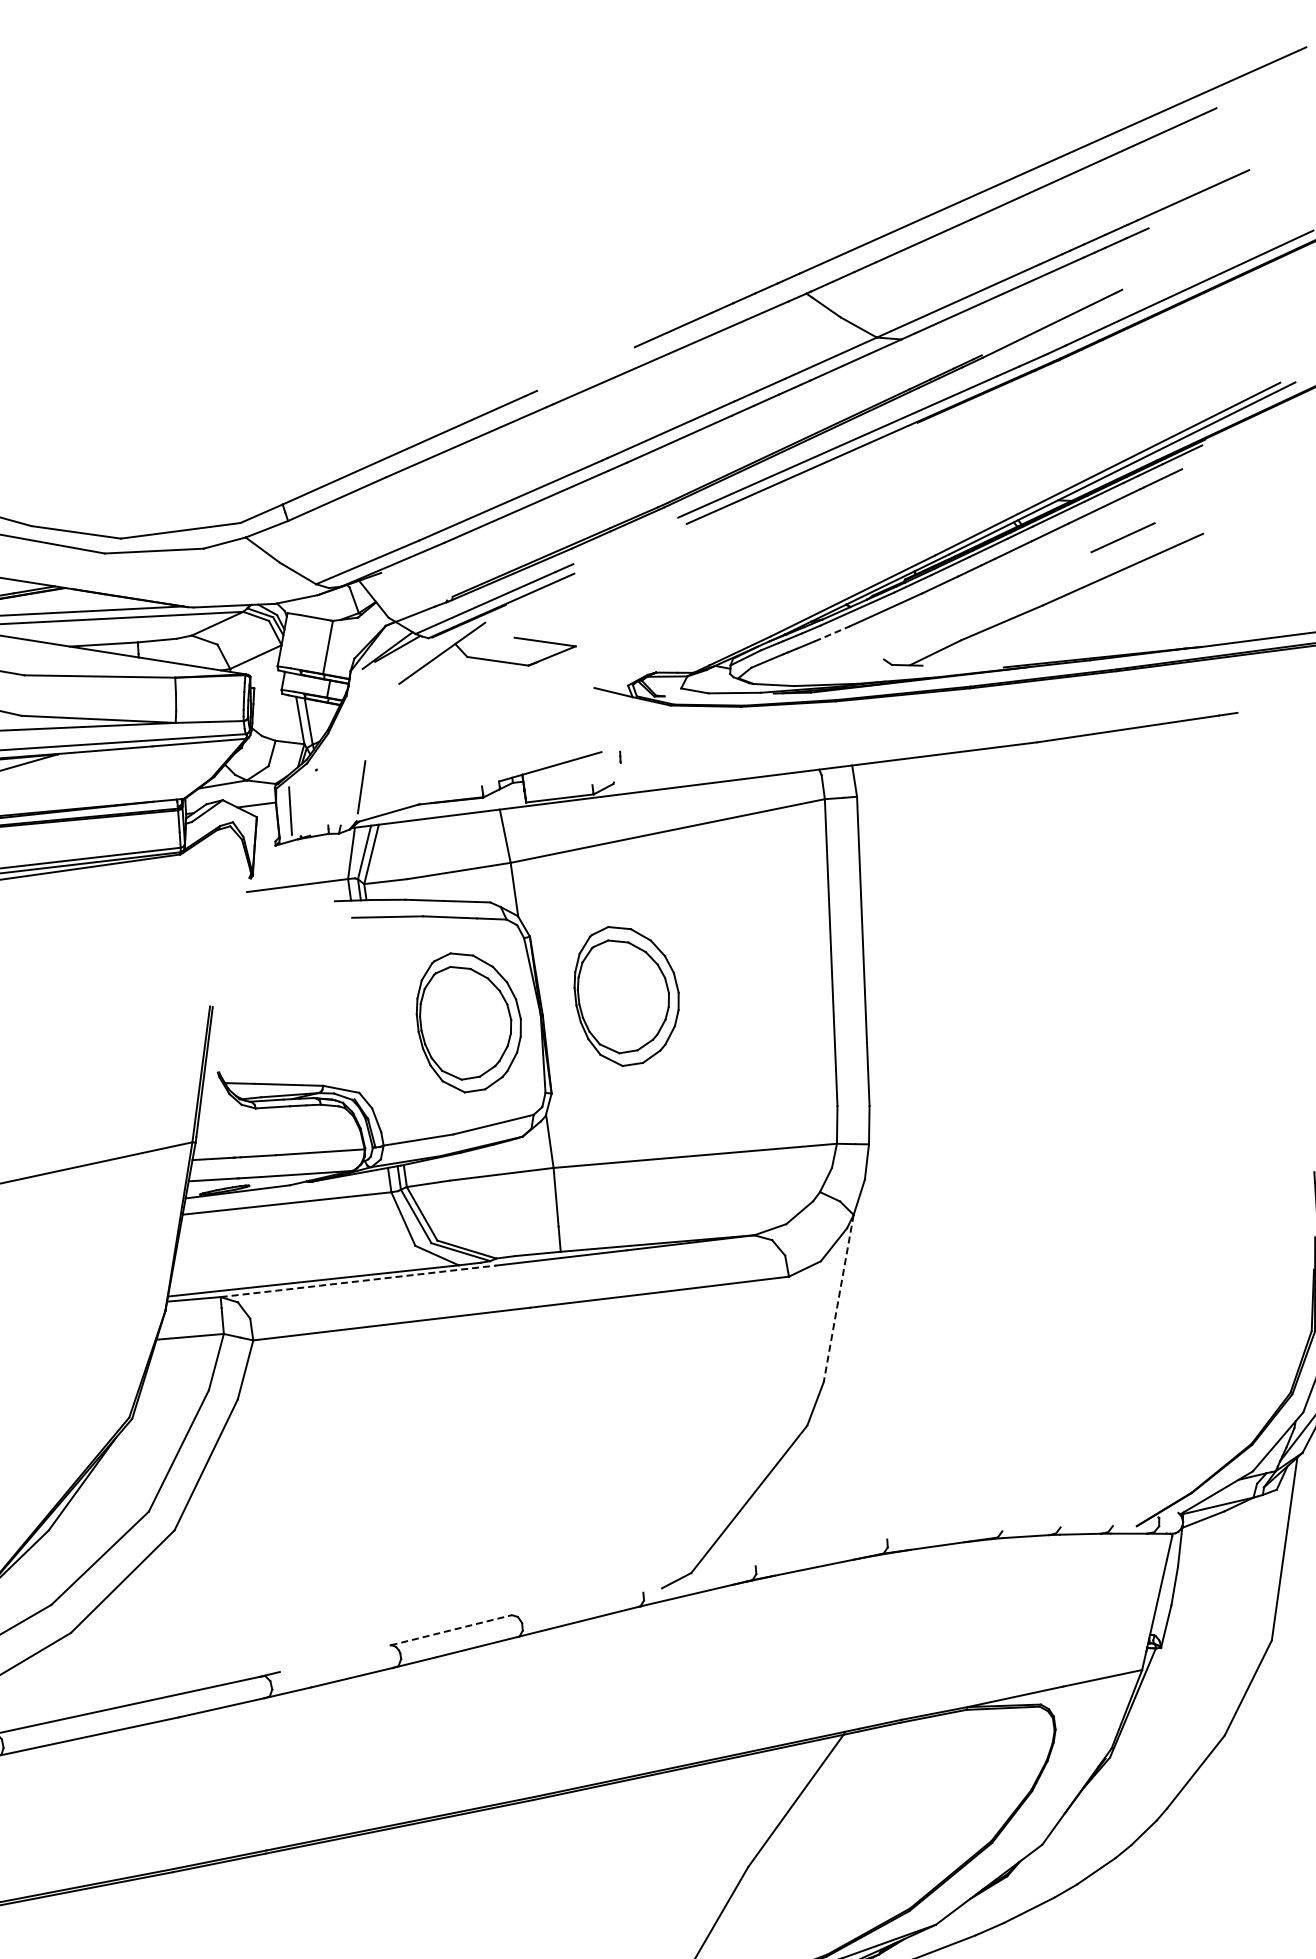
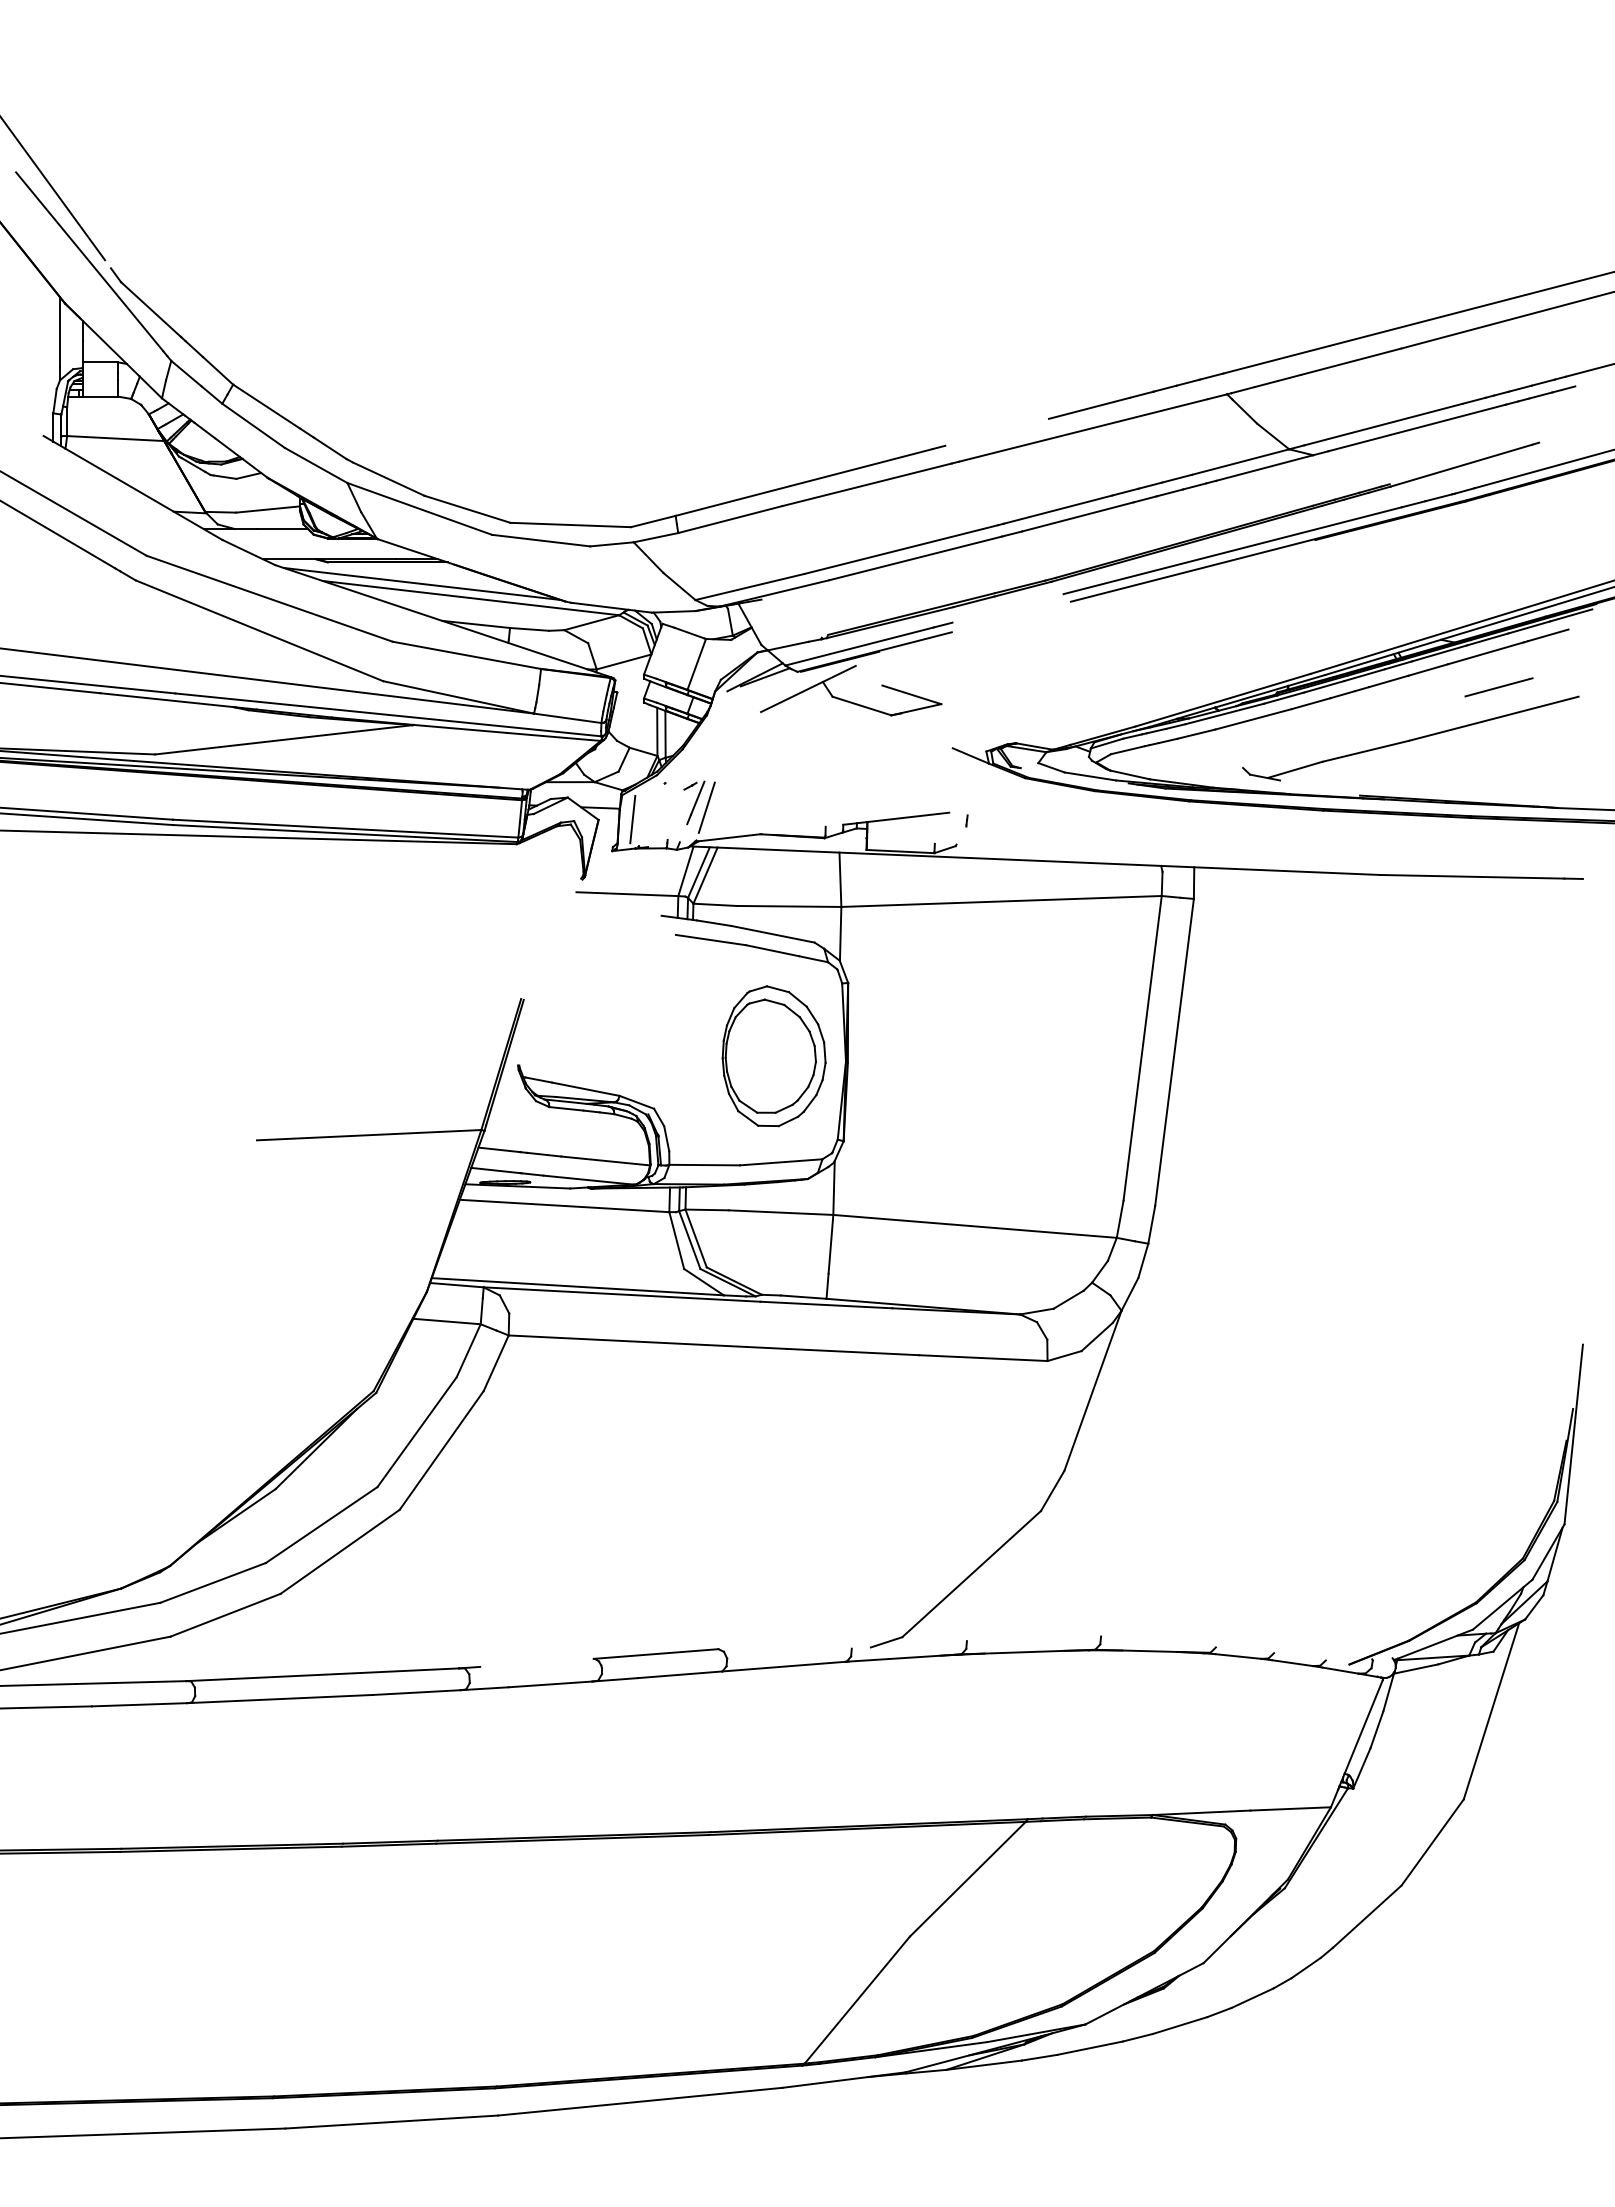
line: (832, 634) -> (1196, 734), dashed -> solid
part: (348, 784) -> (694, 802), added
part: (626, 995) -> (933, 1056), removed
line: (358, 1281) -> (622, 1294), dashed -> solid
line: (838, 1298) -> (1092, 1390), dashed -> solid
line: (451, 1630) -> (656, 1654), dashed -> solid

